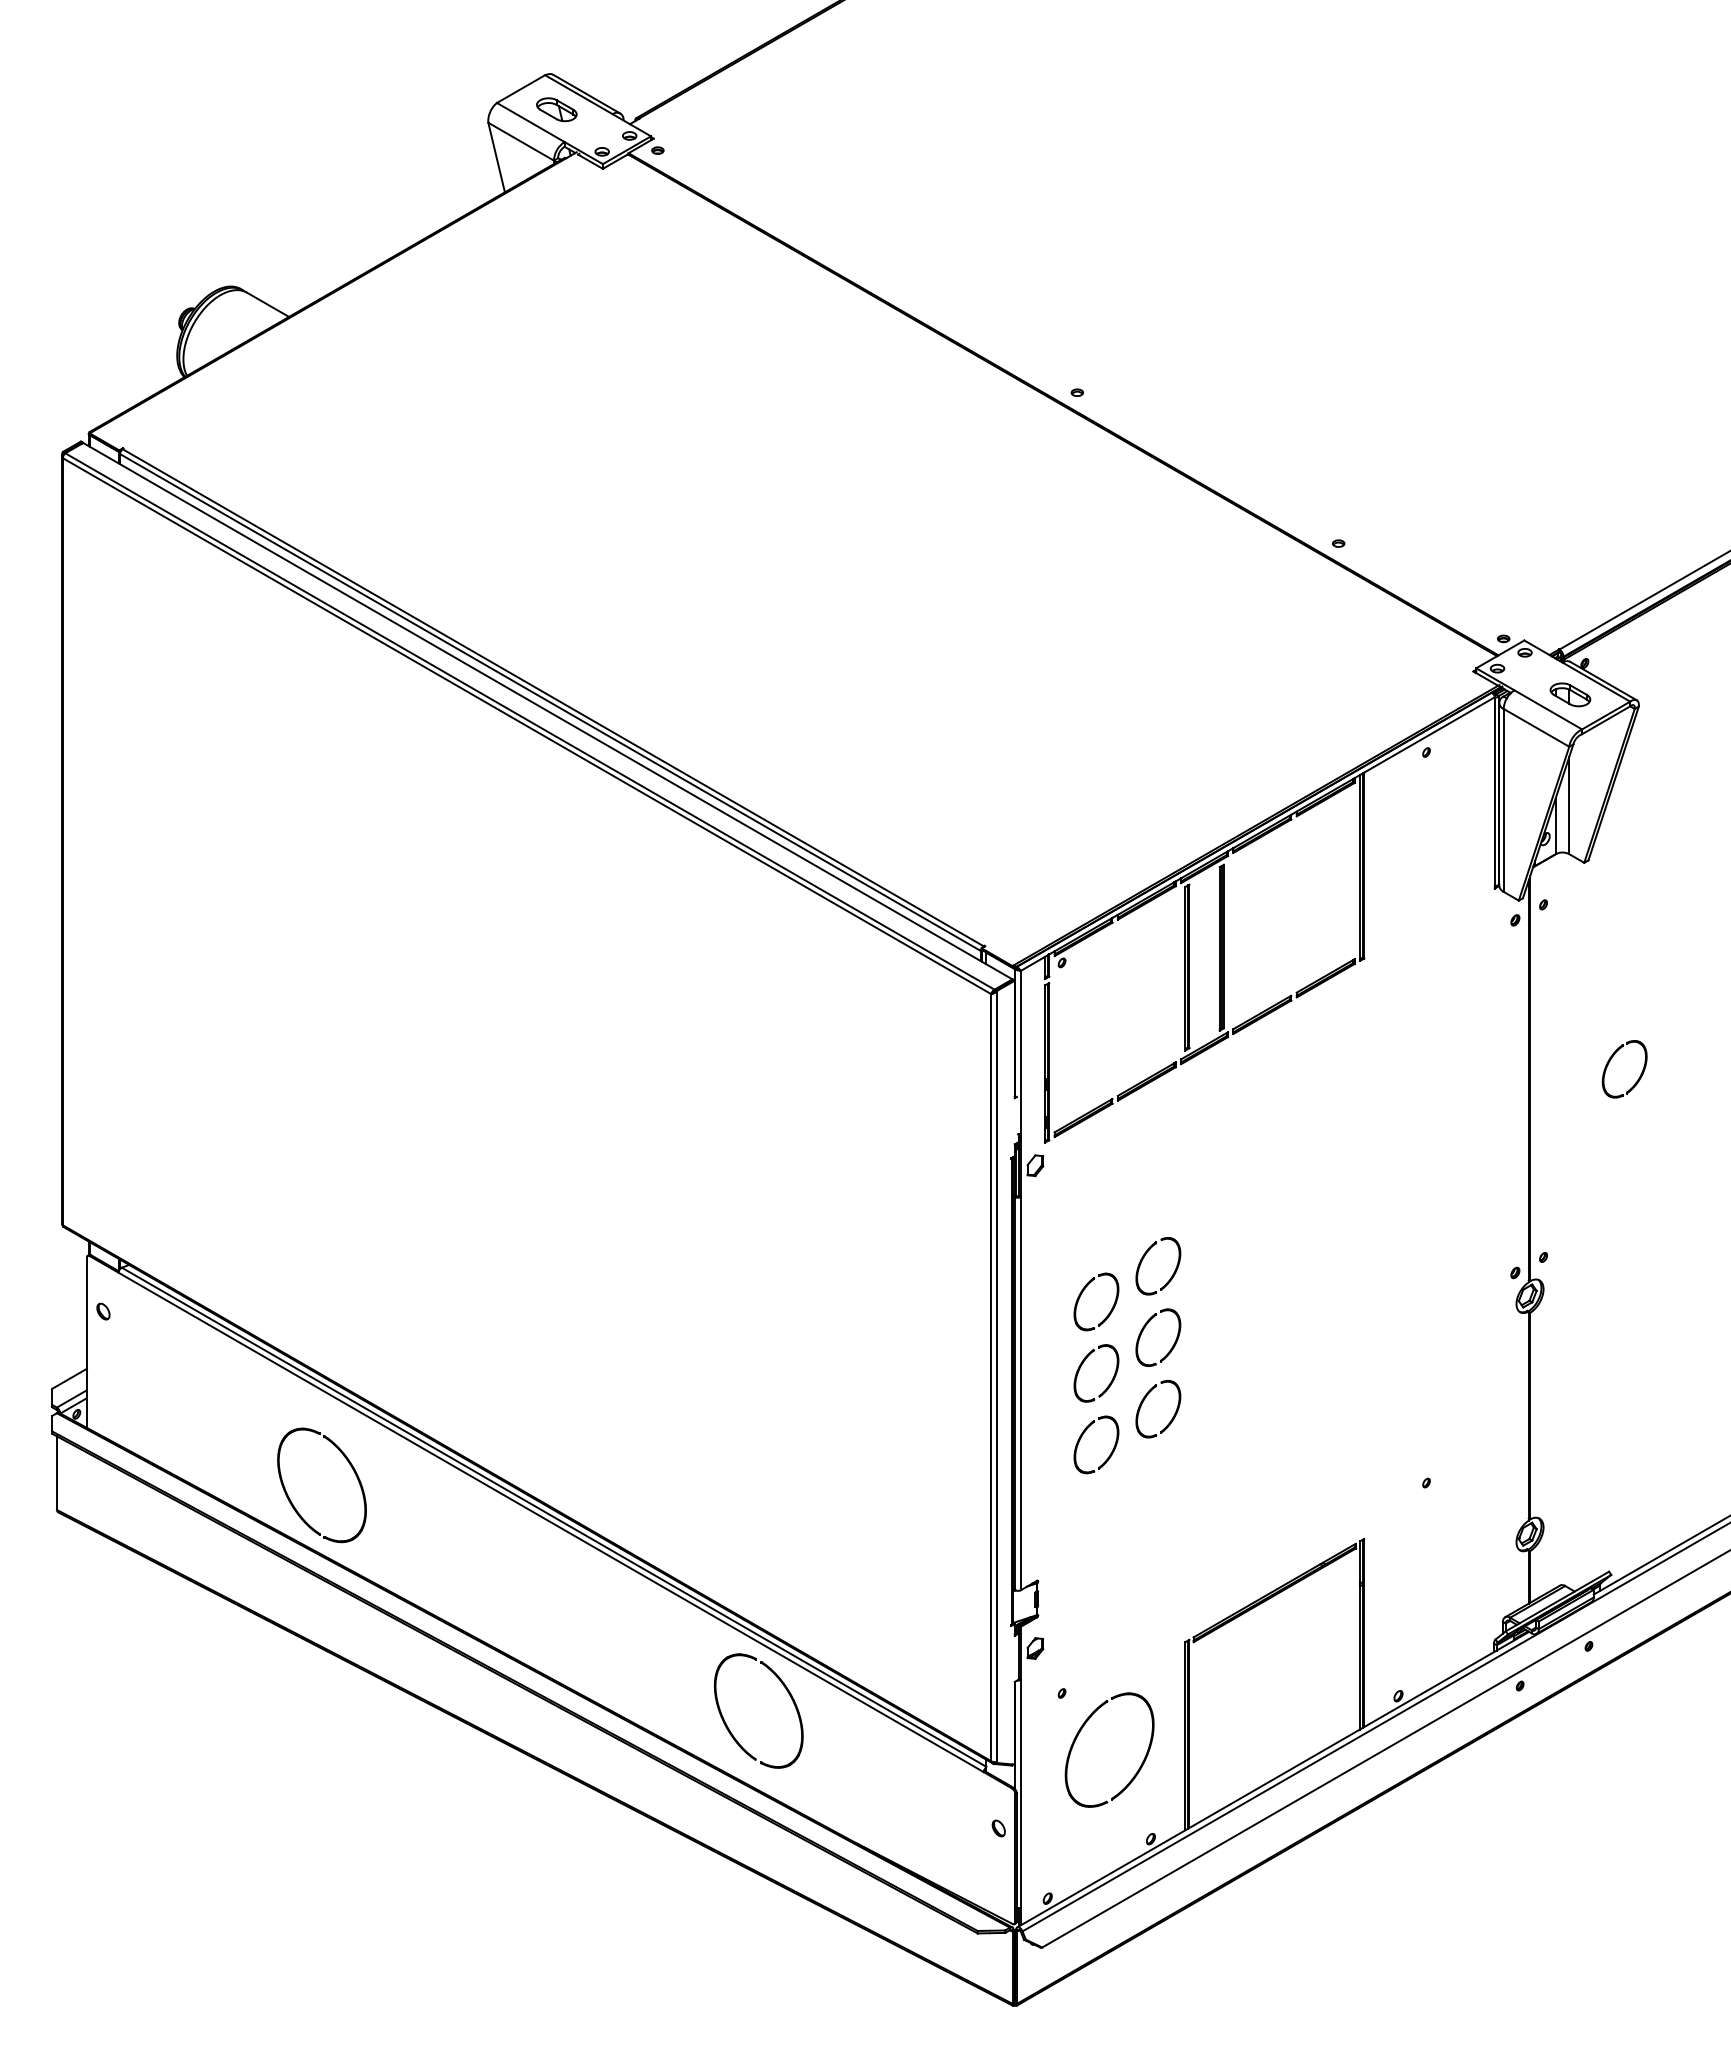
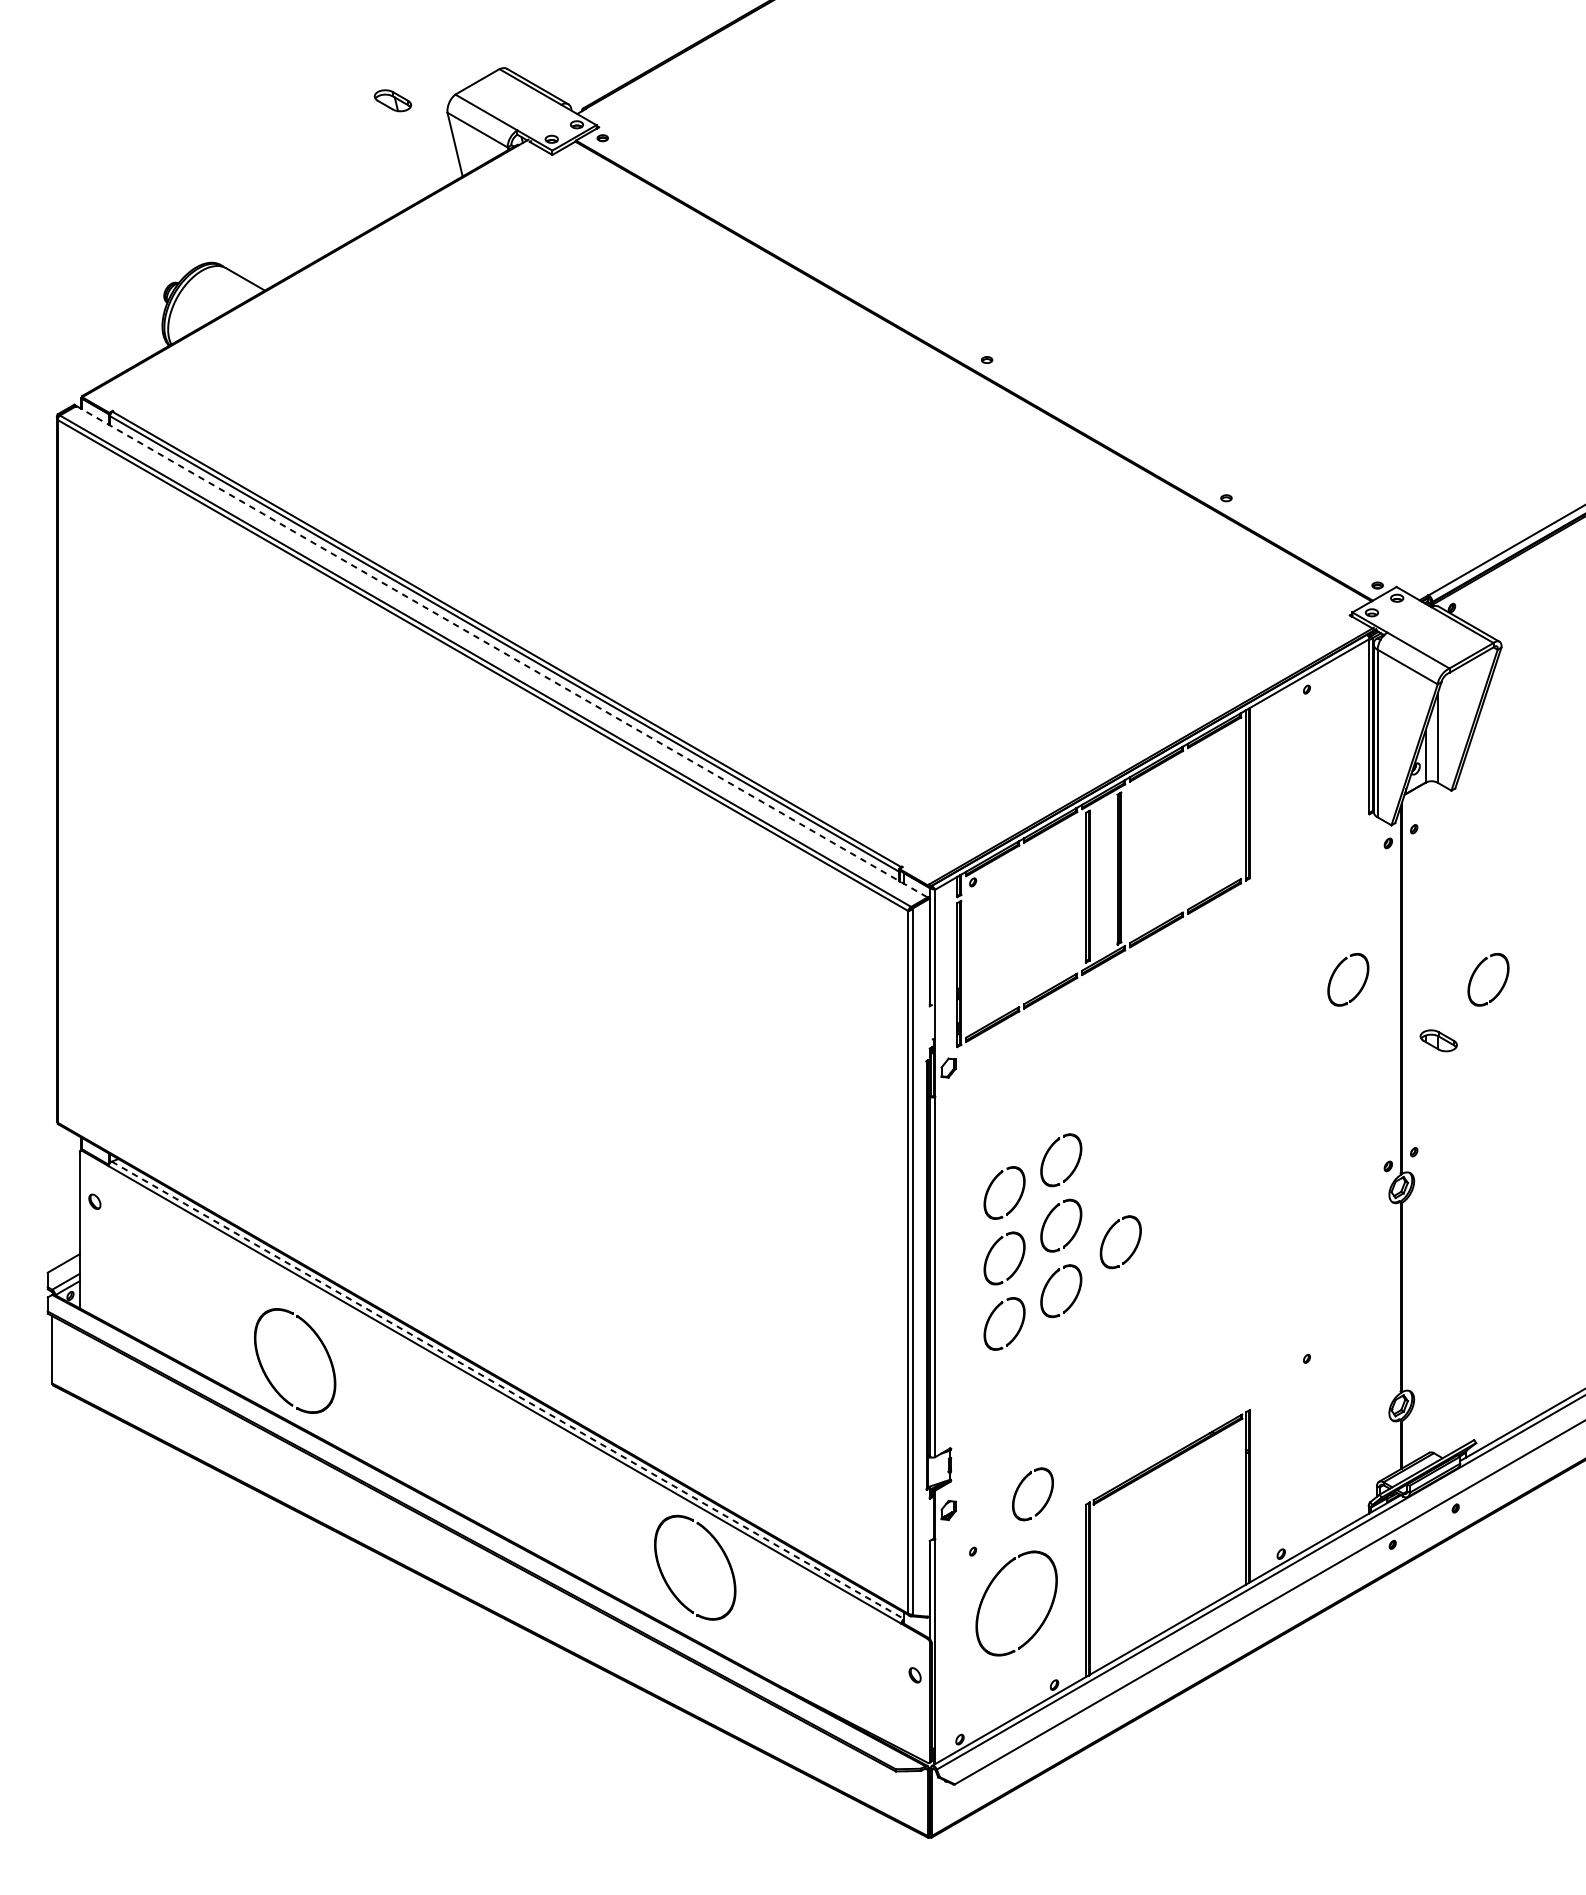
part: (556, 109) -> (392, 100), moved
part: (1570, 694) -> (1438, 1040), moved
line: (548, 711) -> (502, 652), solid -> dashed
part: (1457, 1061) -> (1335, 972), added
part: (1209, 1347) -> (1108, 1234), added
line: (554, 1517) -> (508, 1390), solid -> dashed
part: (1113, 1622) -> (1020, 1486), added

